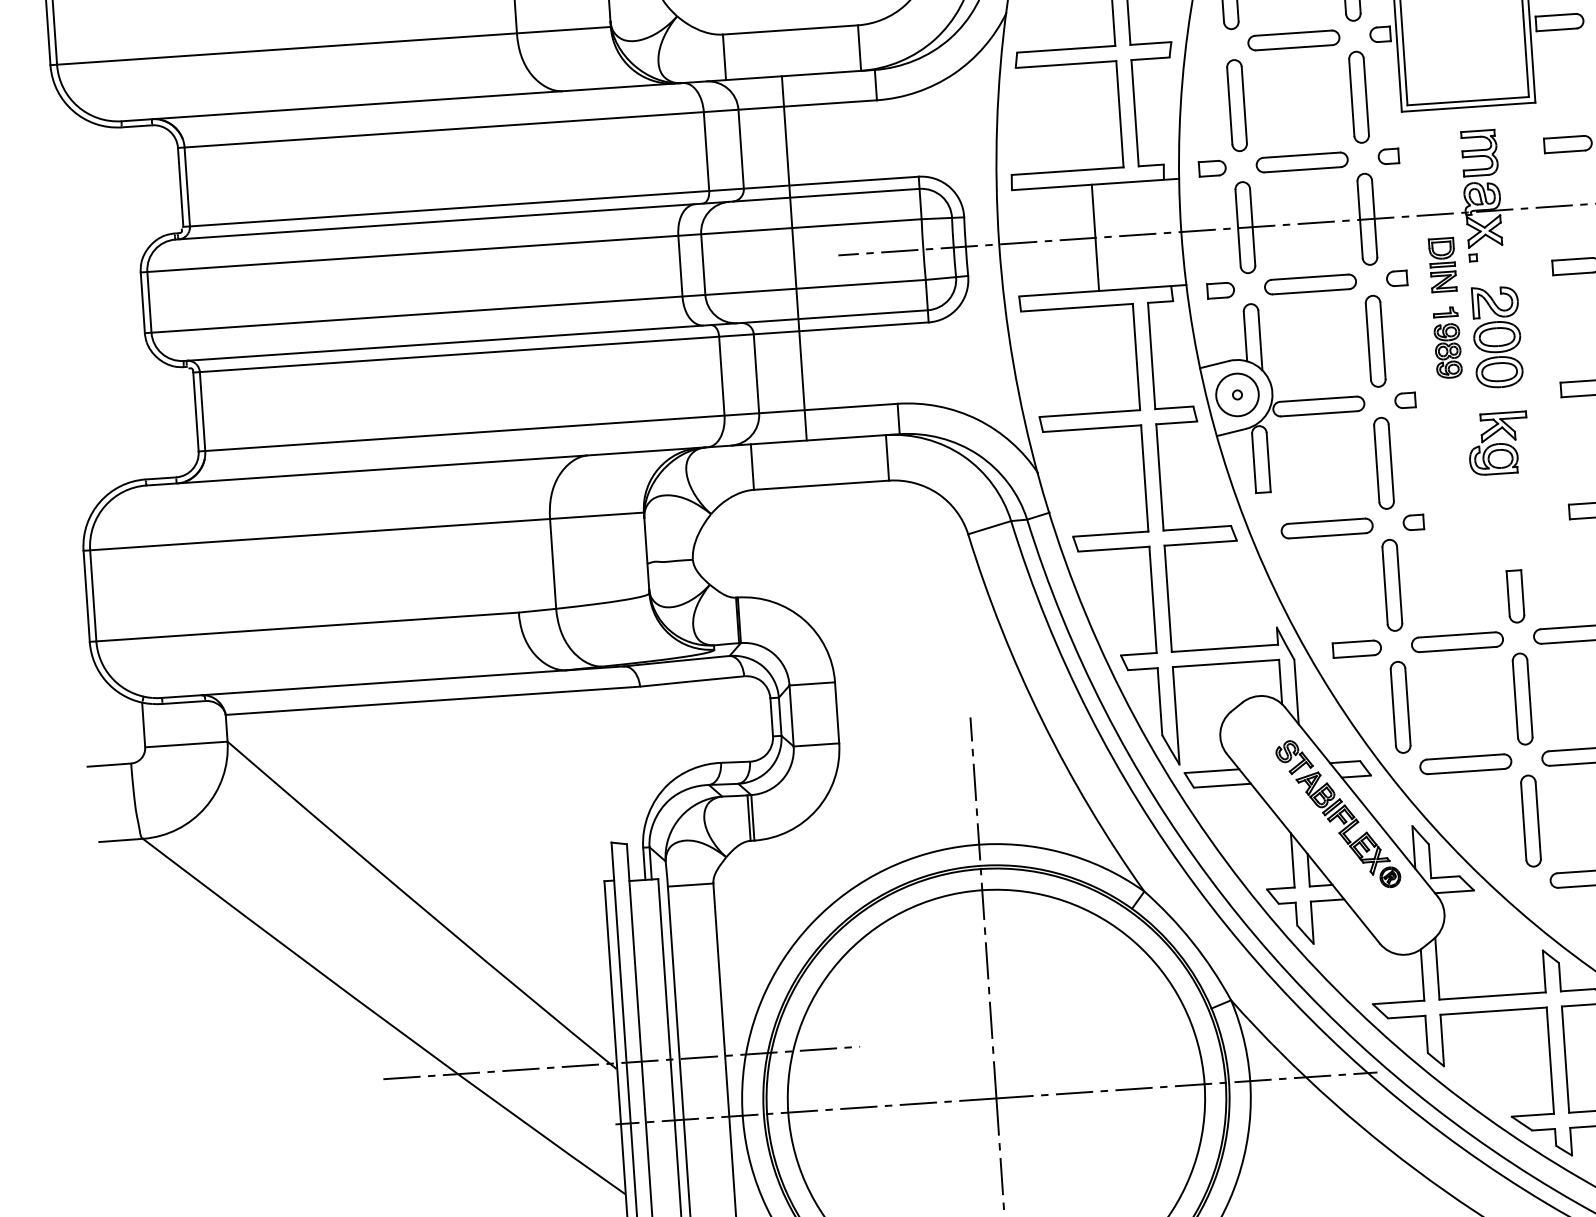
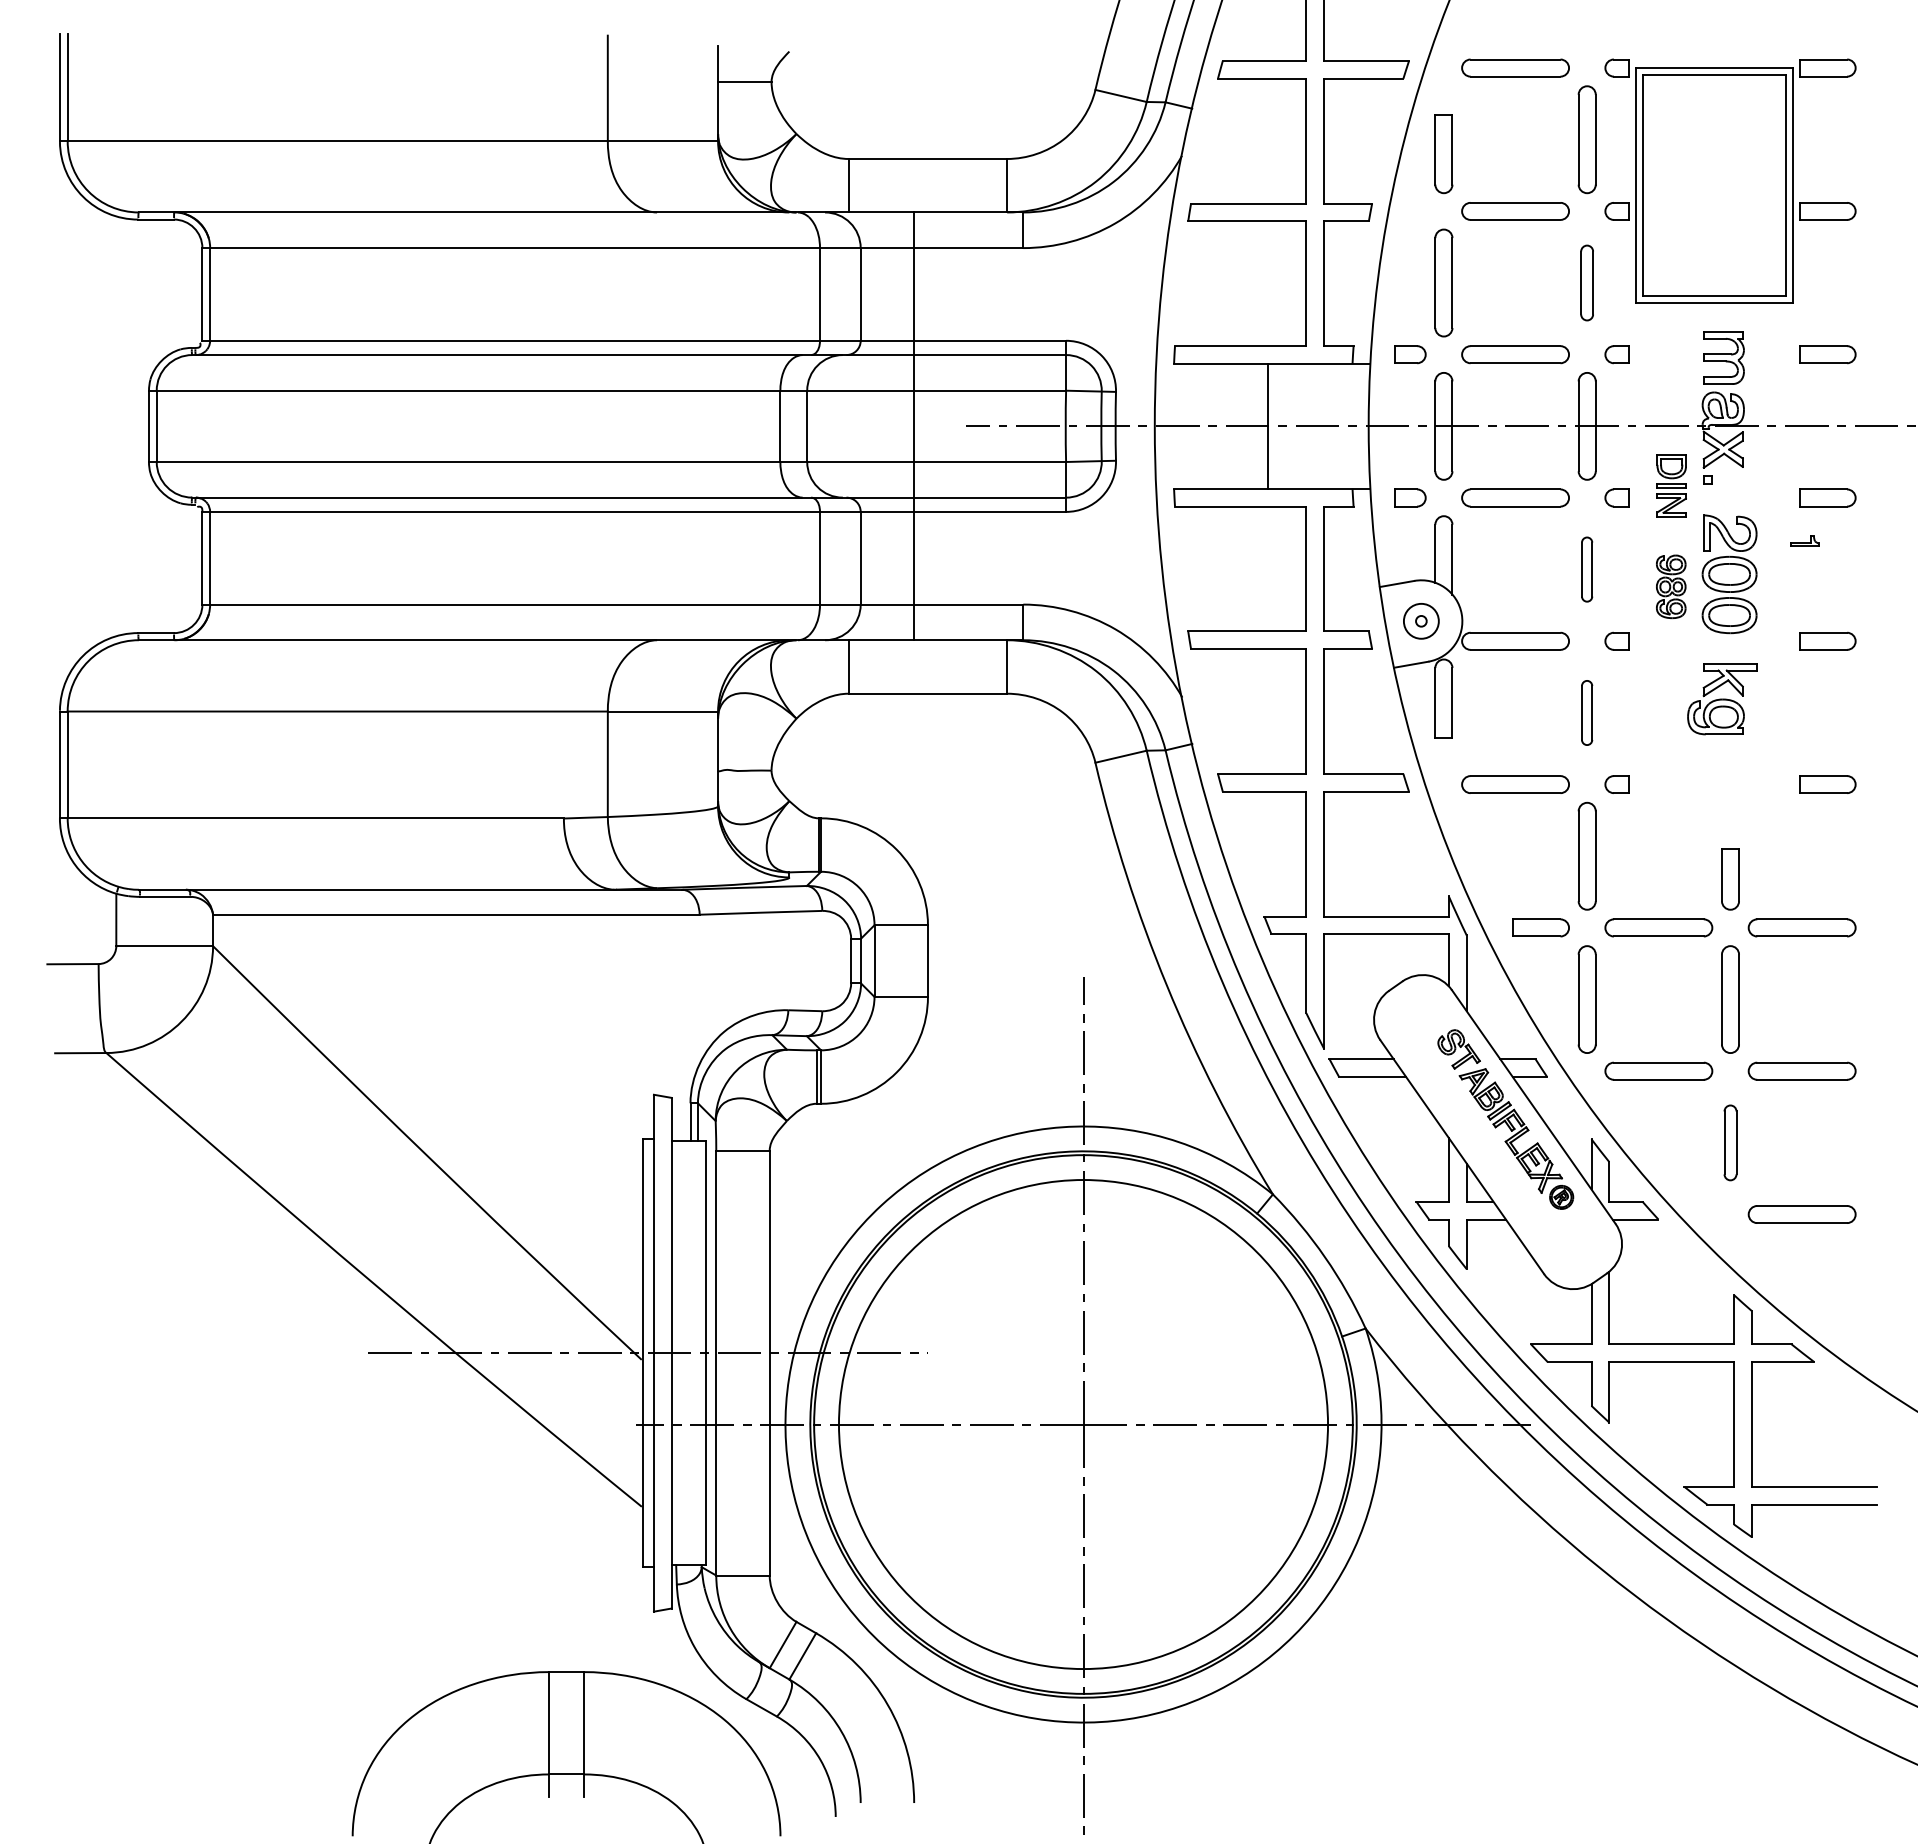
part: (1358, 96) -> (1586, 282), size x0.7
part: (1444, 311) -> (1804, 540), moved
part: (1375, 341) -> (1586, 569), size x0.6
circle: (1237, 395) -> (1421, 621), size x0.7
part: (1383, 463) -> (1586, 712), size x0.6
part: (1530, 820) -> (1730, 1142), size x0.7

